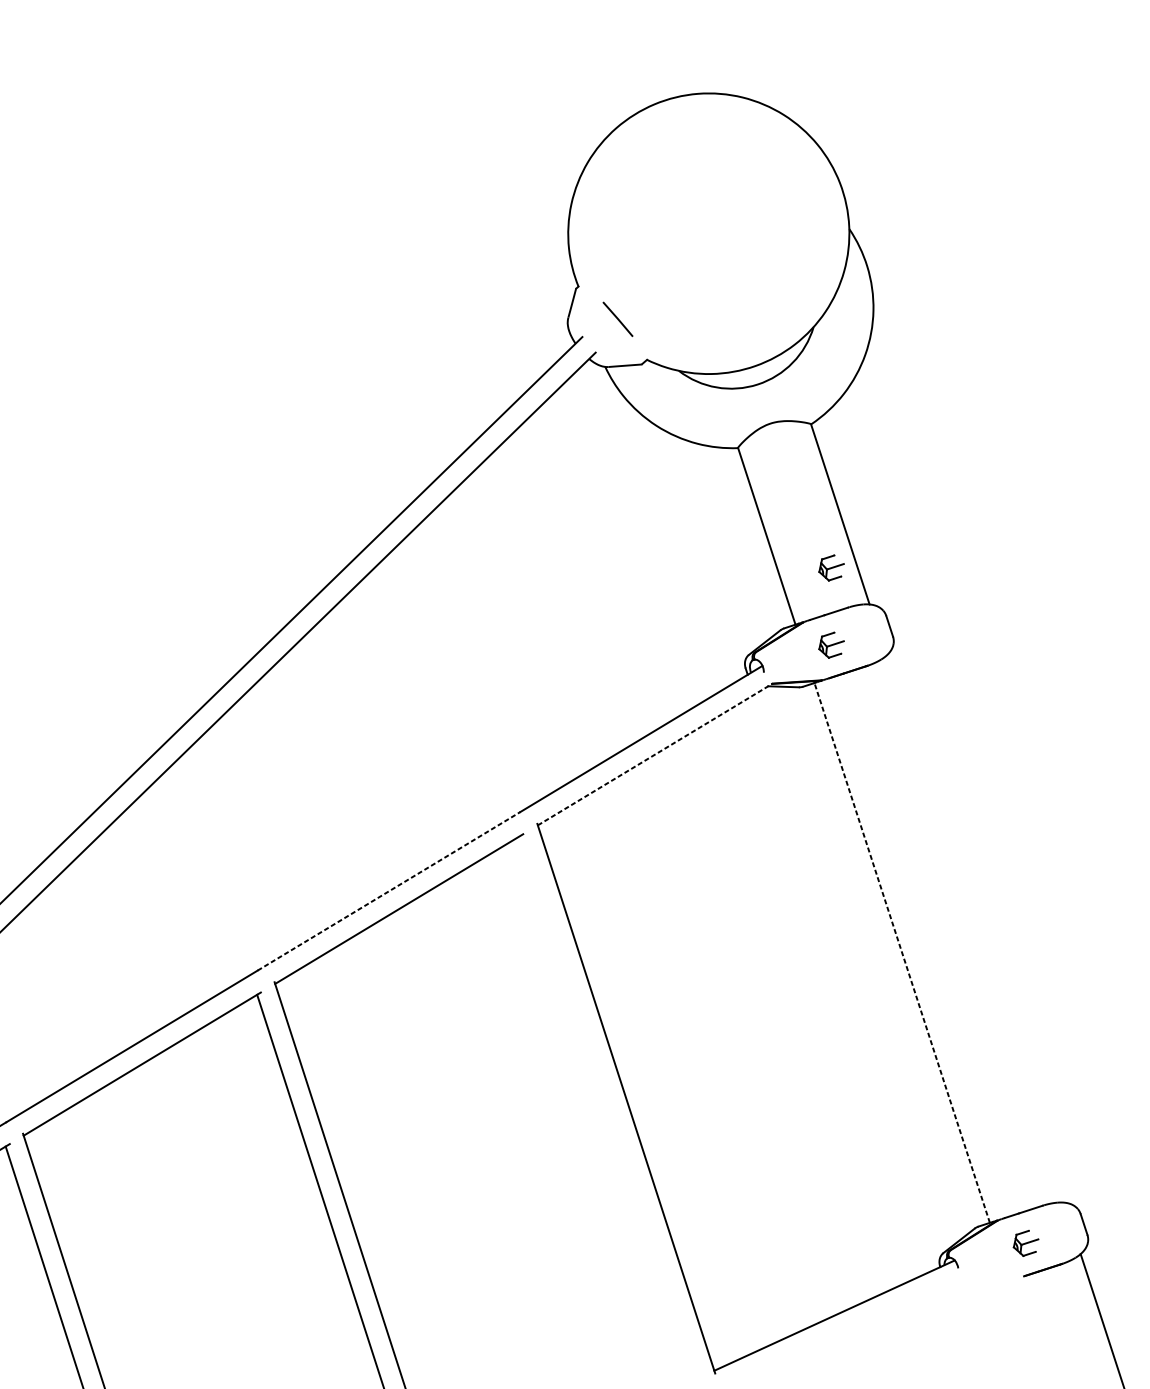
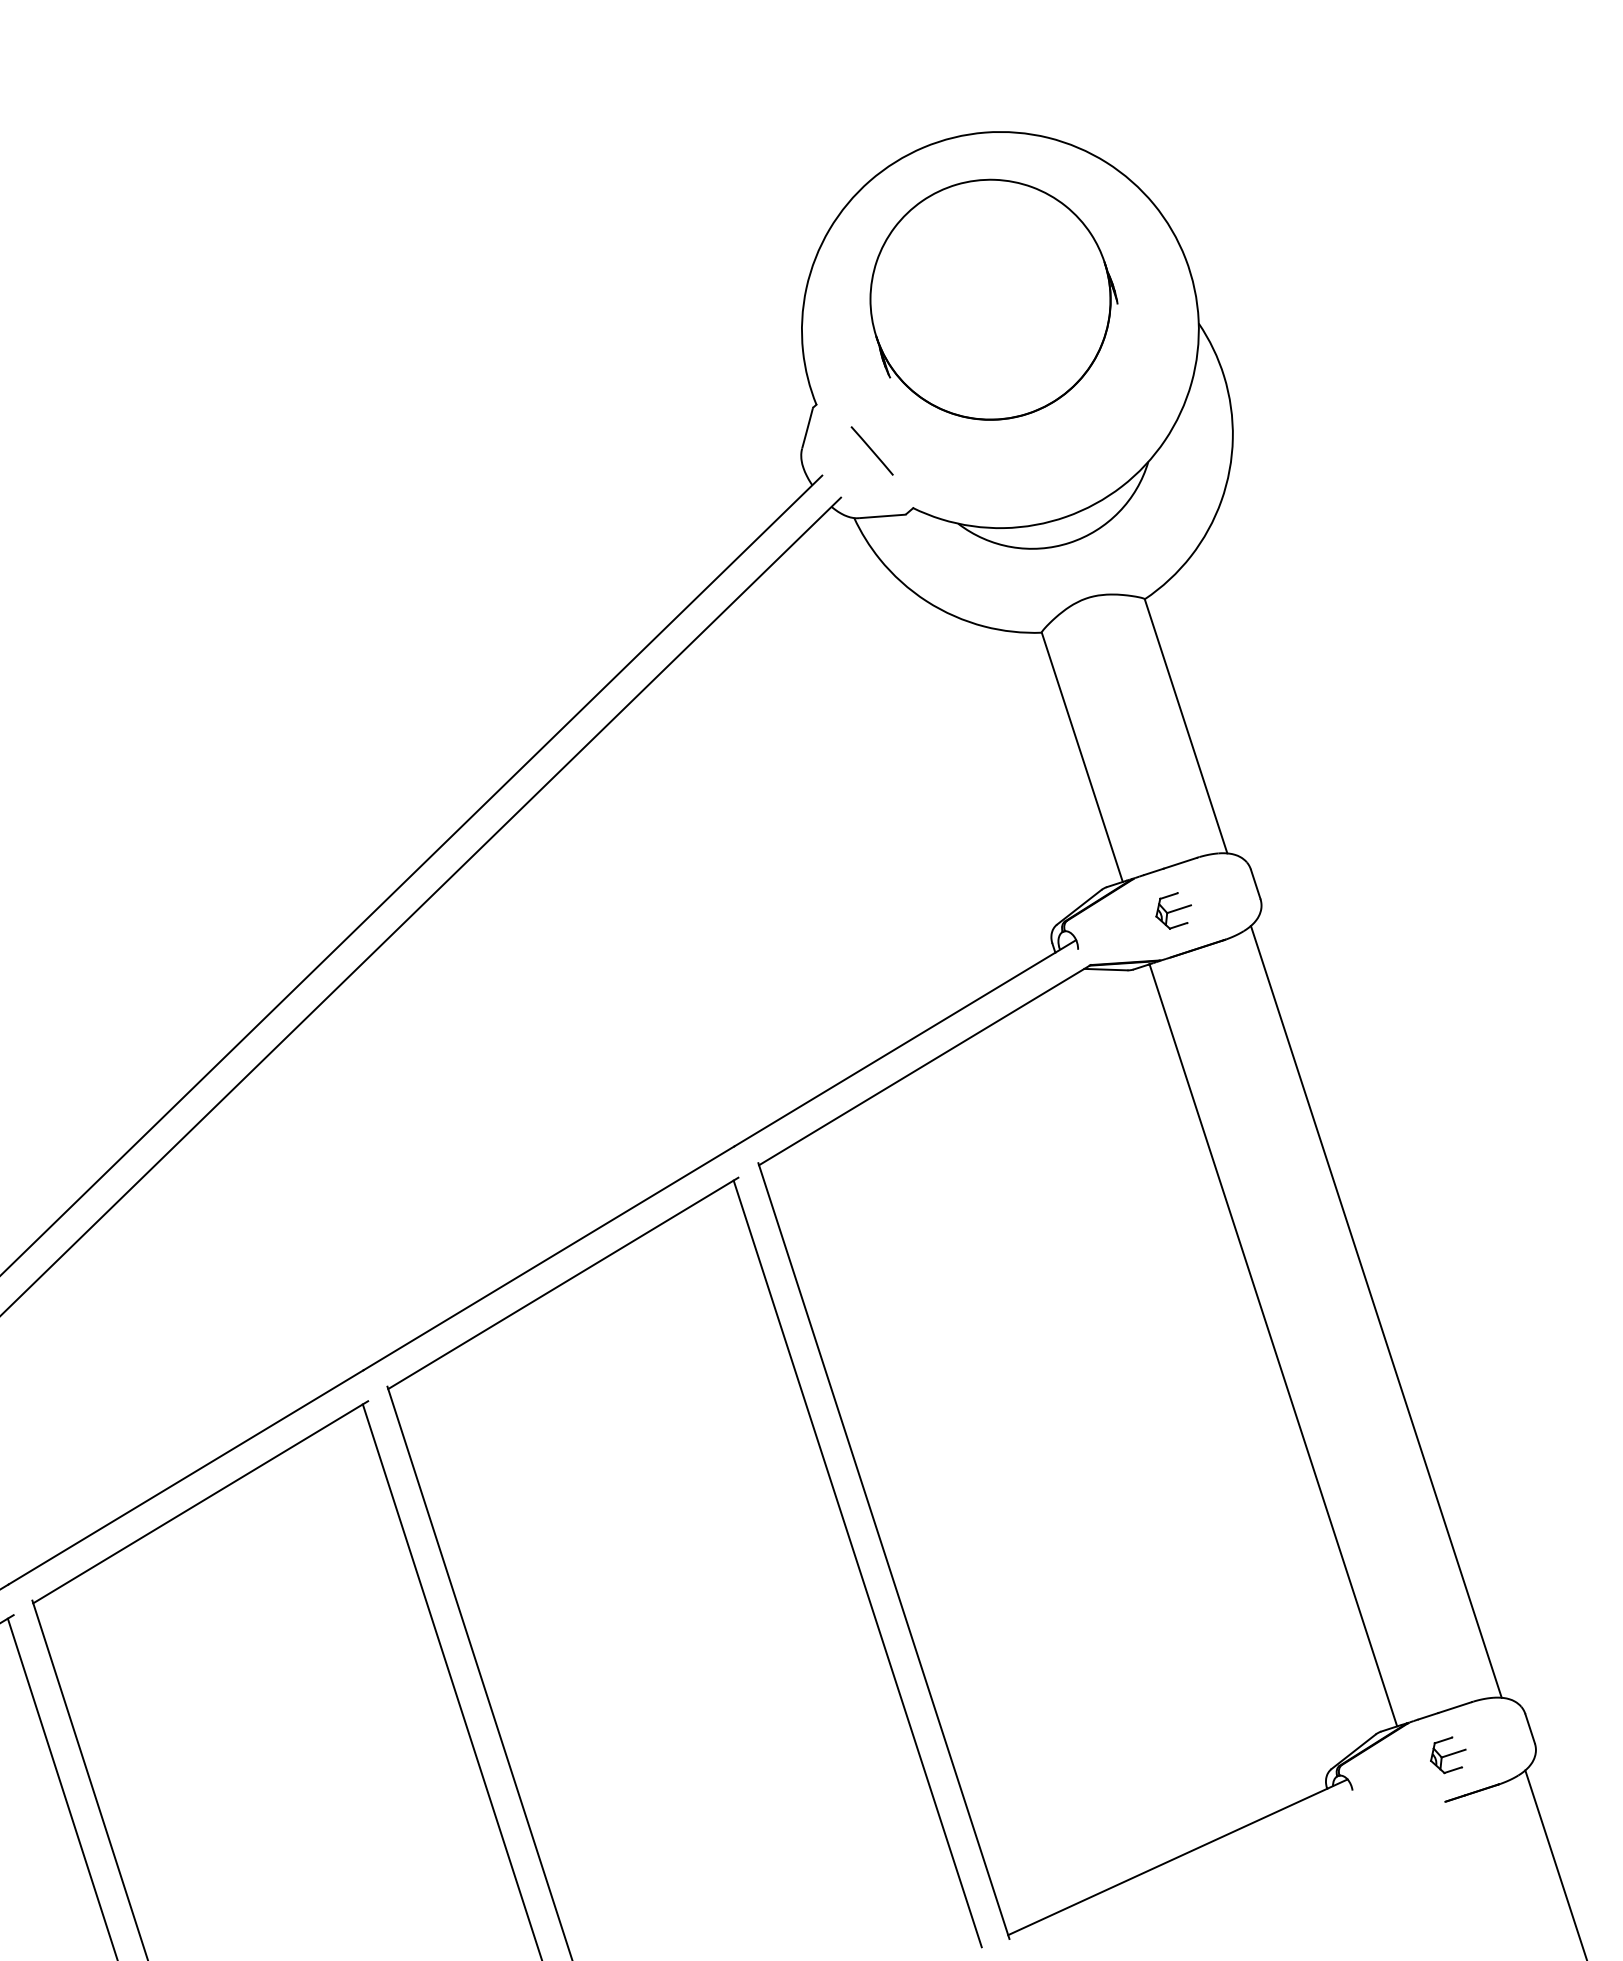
part: (703, 212) -> (993, 299), added
part: (831, 567) -> (1173, 801), removed
line: (655, 754) -> (924, 1065), dashed -> solid
line: (388, 891) -> (548, 1258), dashed -> solid
line: (974, 928) -> (1375, 1311), added
line: (902, 953) -> (1273, 1345), dashed -> solid
line: (607, 1107) -> (857, 1563), added

